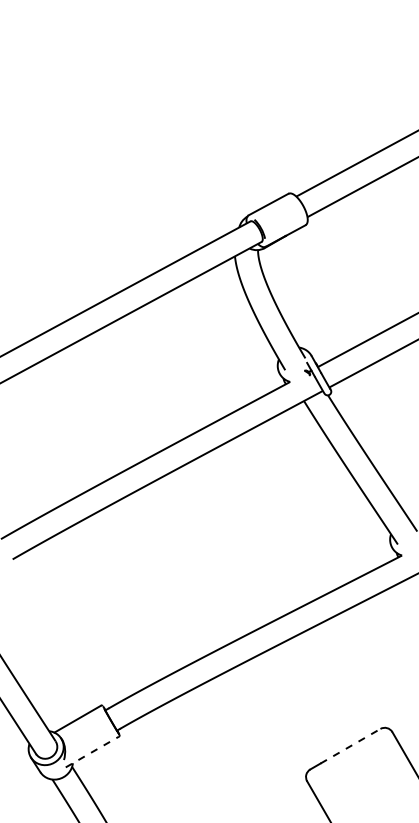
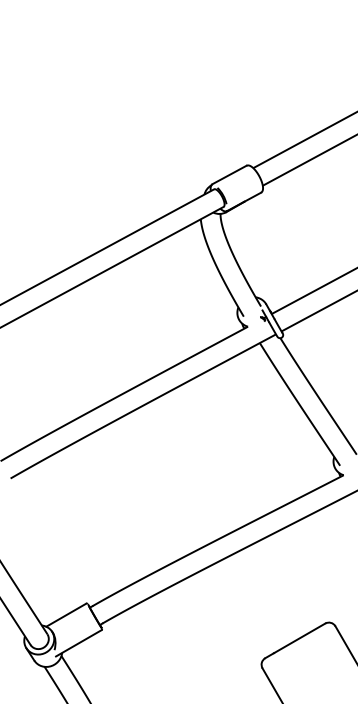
line: (350, 746) -> (299, 638), dashed -> solid
line: (92, 752) -> (78, 643), dashed -> solid

